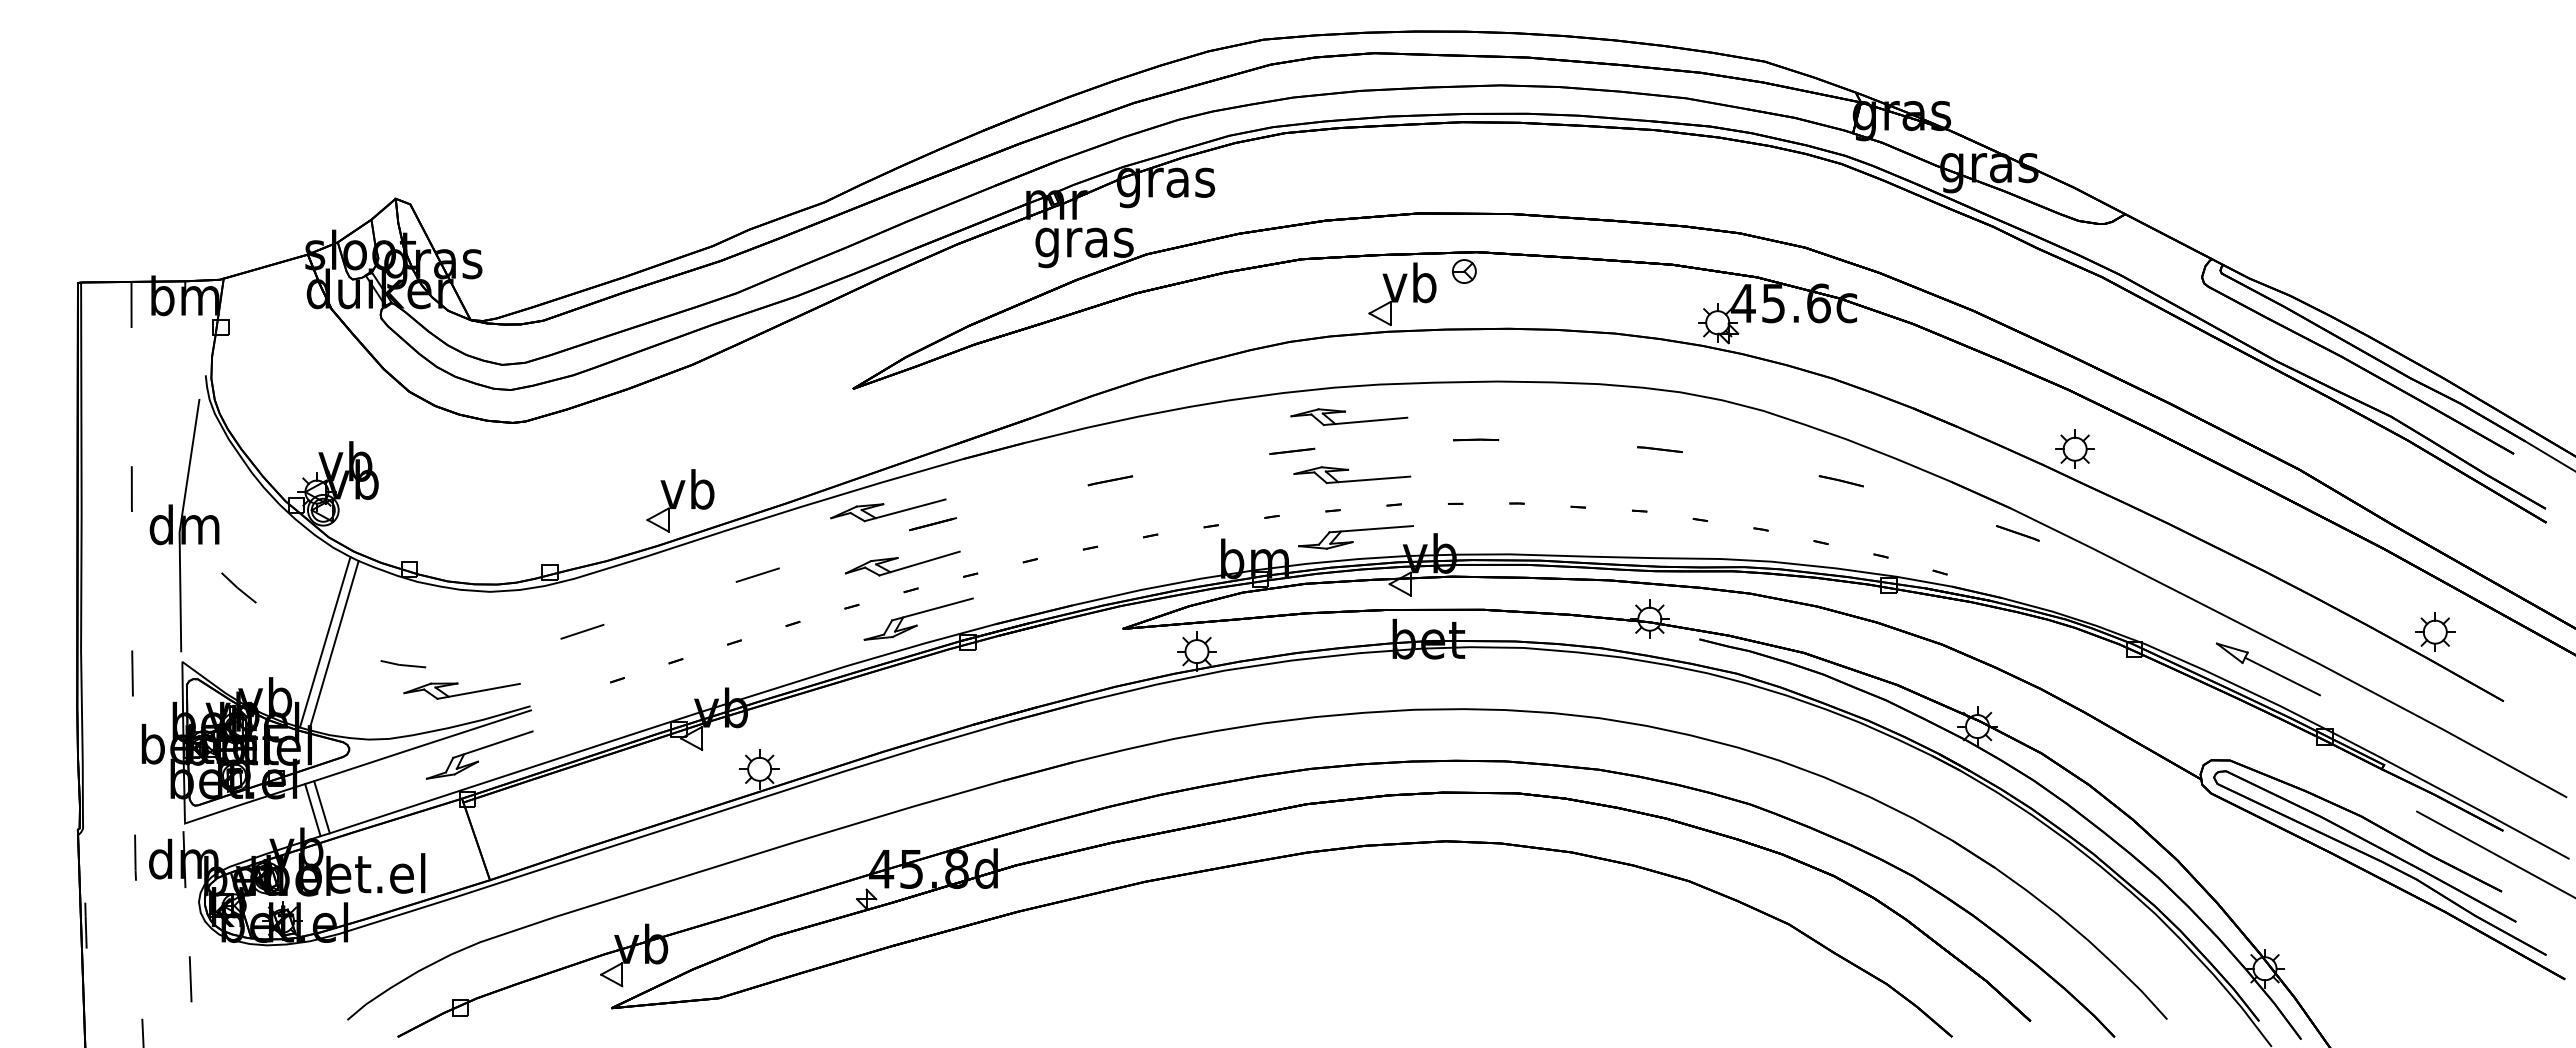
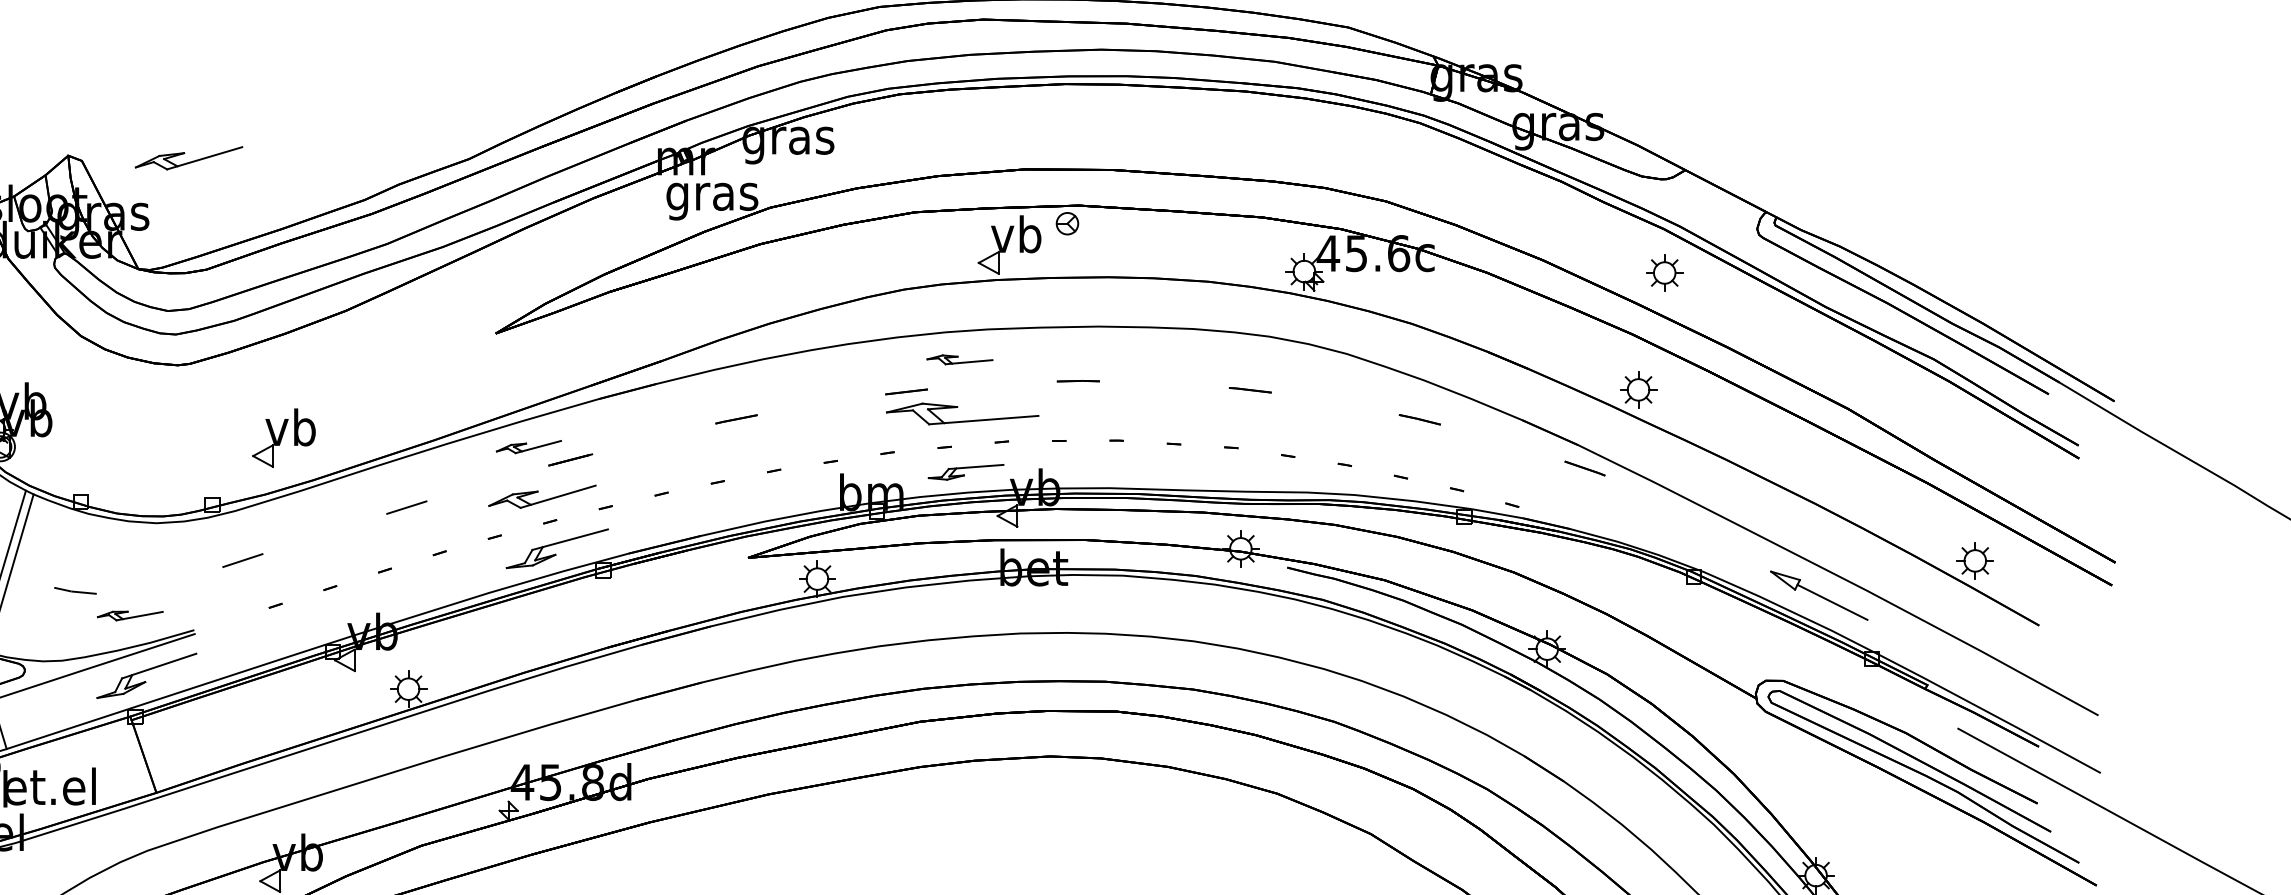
part: (524, 201) -> (188, 158), added
part: (2102, 323) -> (1664, 272), added
part: (1349, 416) -> (960, 359), size x0.6
part: (1352, 475) -> (962, 414), size x1.4
part: (680, 500) -> (284, 437), moved
part: (888, 510) -> (529, 447), size x0.6
part: (1355, 537) -> (965, 472), size x0.7
part: (461, 690) -> (129, 615), size x0.6

